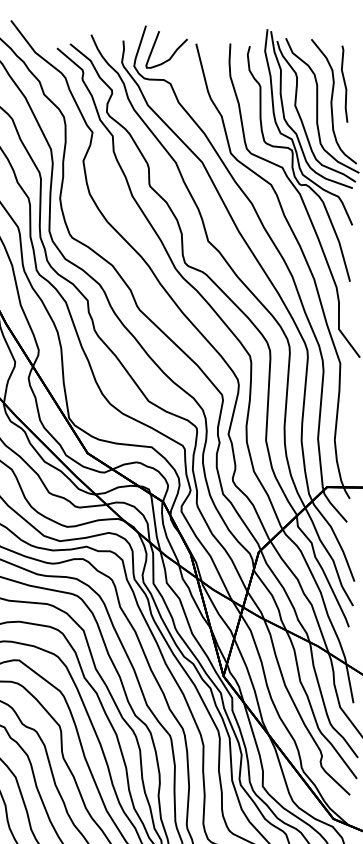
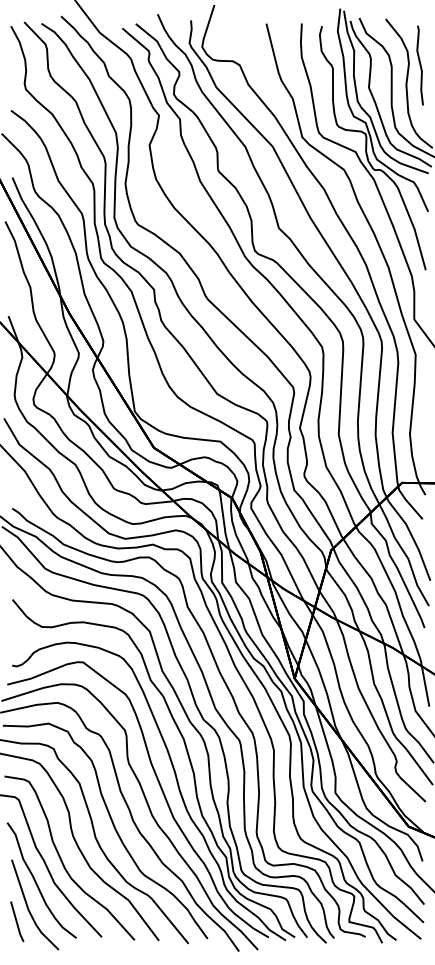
curve: (172, 54) -> (241, 34), removed

